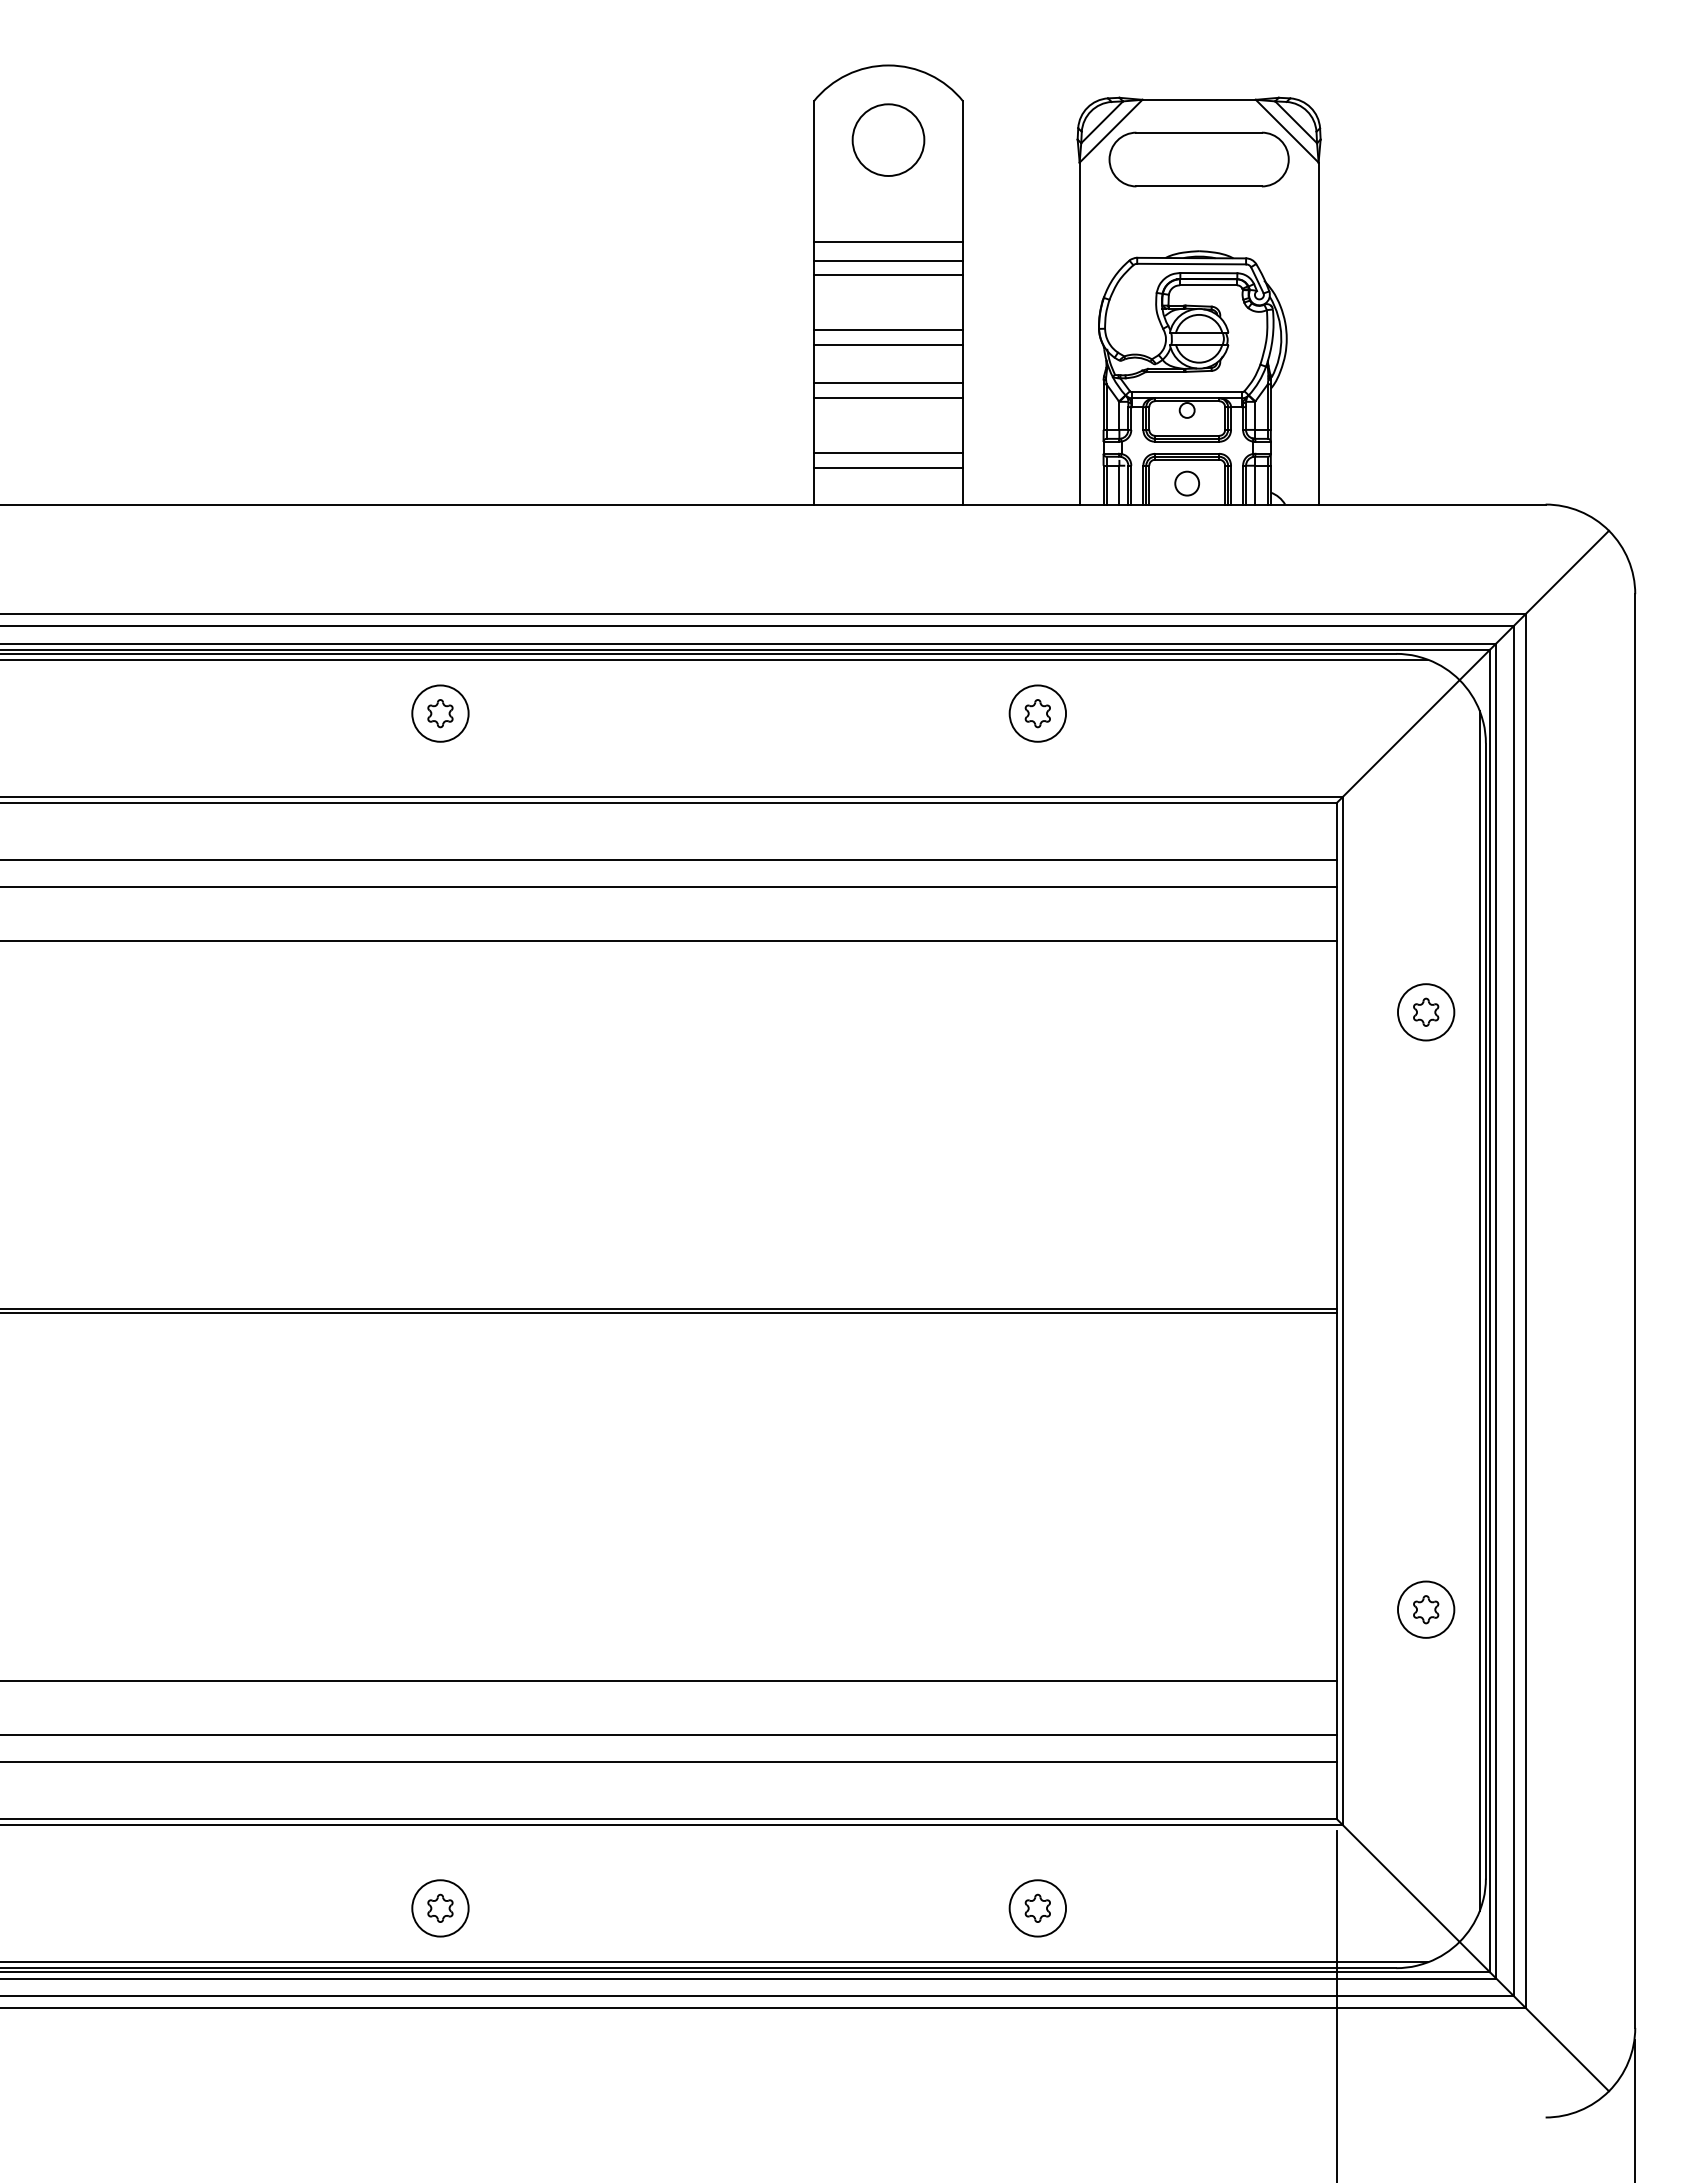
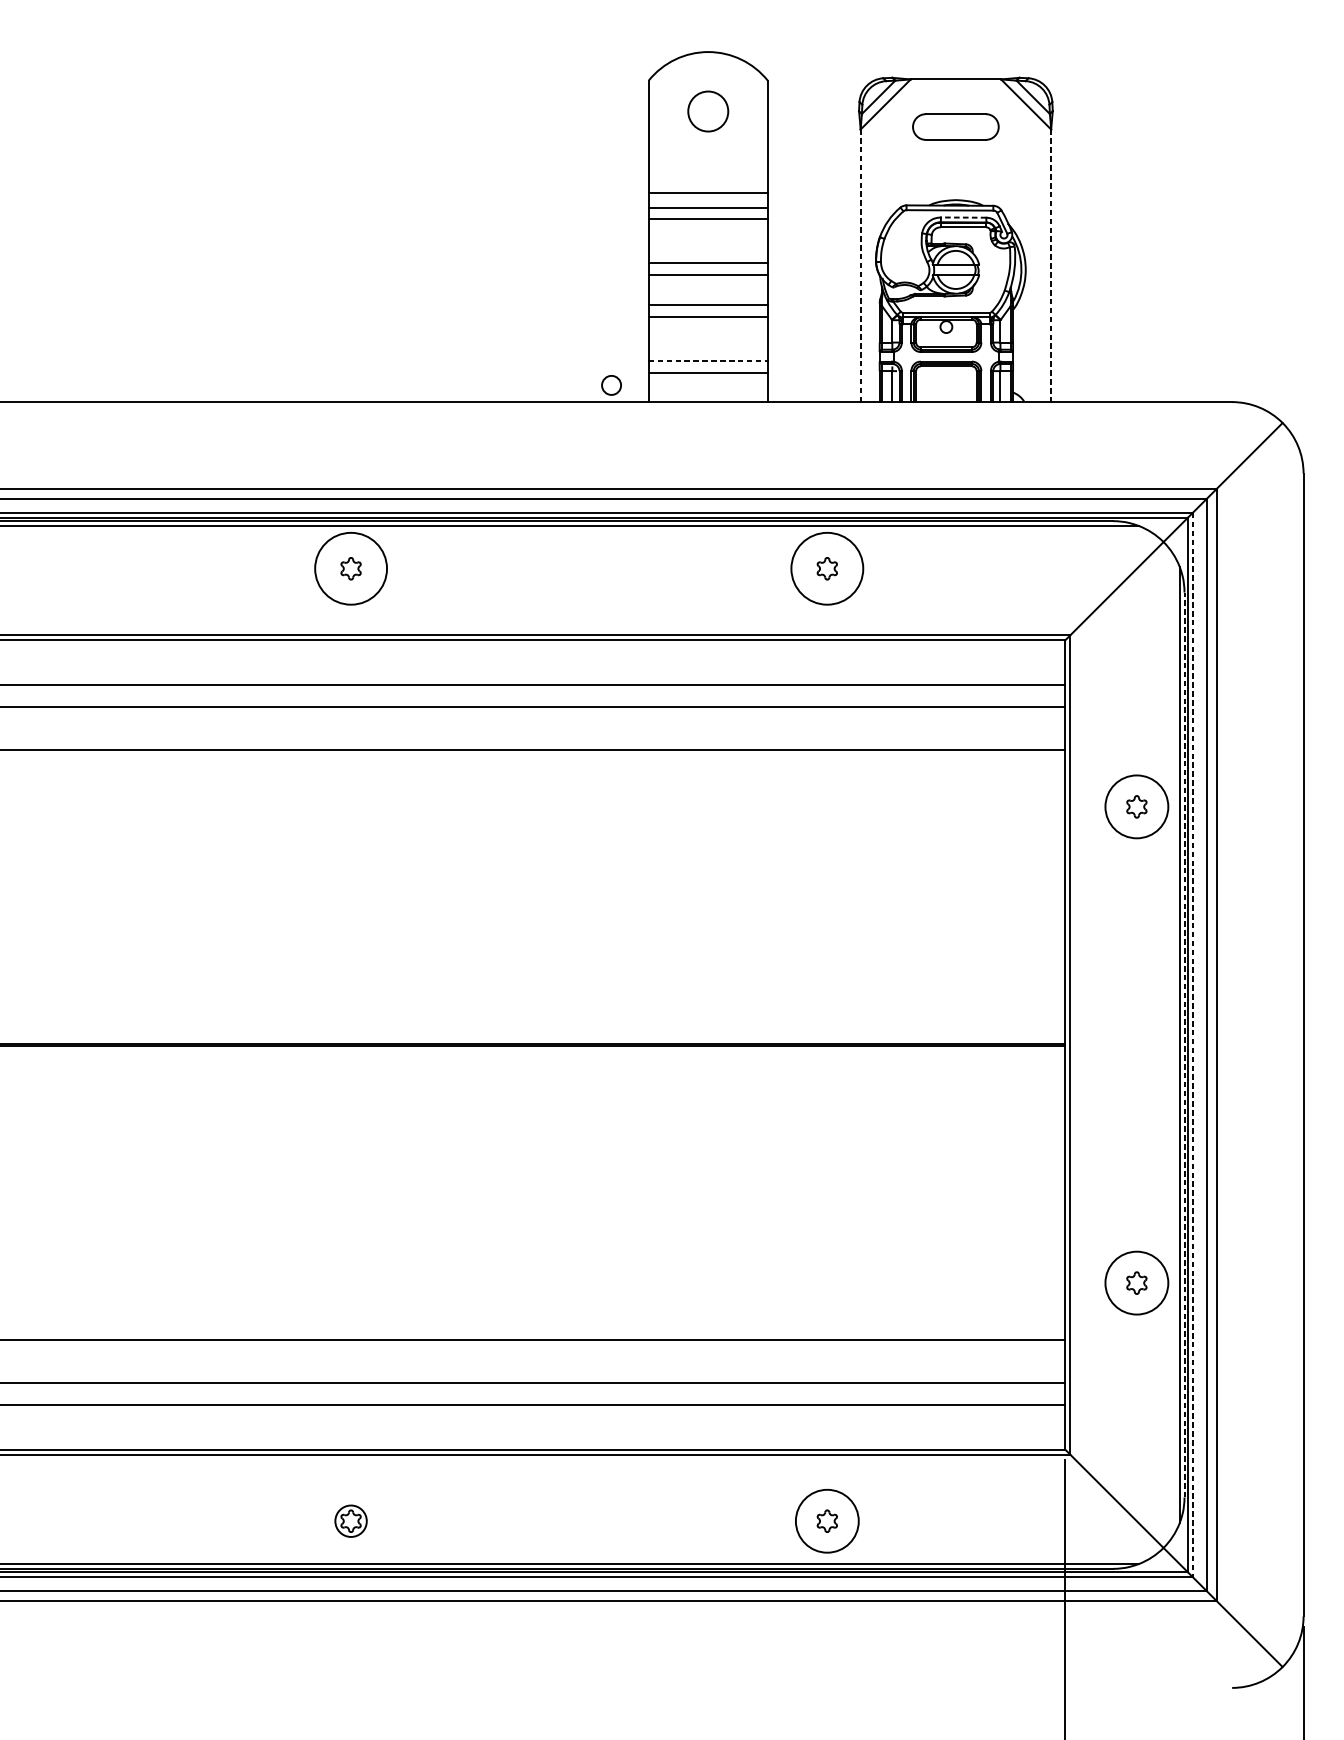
circle: (888, 139) -> (708, 111), size x0.7
part: (1198, 159) -> (955, 127), size x0.6
line: (1208, 273) -> (963, 217), solid -> dashed
line: (1079, 333) -> (860, 265), solid -> dashed
line: (1318, 333) -> (1051, 265), solid -> dashed
line: (888, 452) -> (708, 360), solid -> dashed
circle: (1186, 483) -> (611, 385), moved
circle: (440, 713) -> (351, 568), size x1.6
circle: (1037, 713) -> (827, 568), size x1.6
circle: (1425, 1012) -> (1136, 807), size x1.4
line: (1485, 1311) -> (1184, 1045), solid -> dashed
line: (1496, 1311) -> (1192, 1045), solid -> dashed
circle: (1425, 1609) -> (1136, 1282), size x1.4
circle: (440, 1908) -> (351, 1521), size x0.7
circle: (1037, 1908) -> (827, 1521), size x1.4

